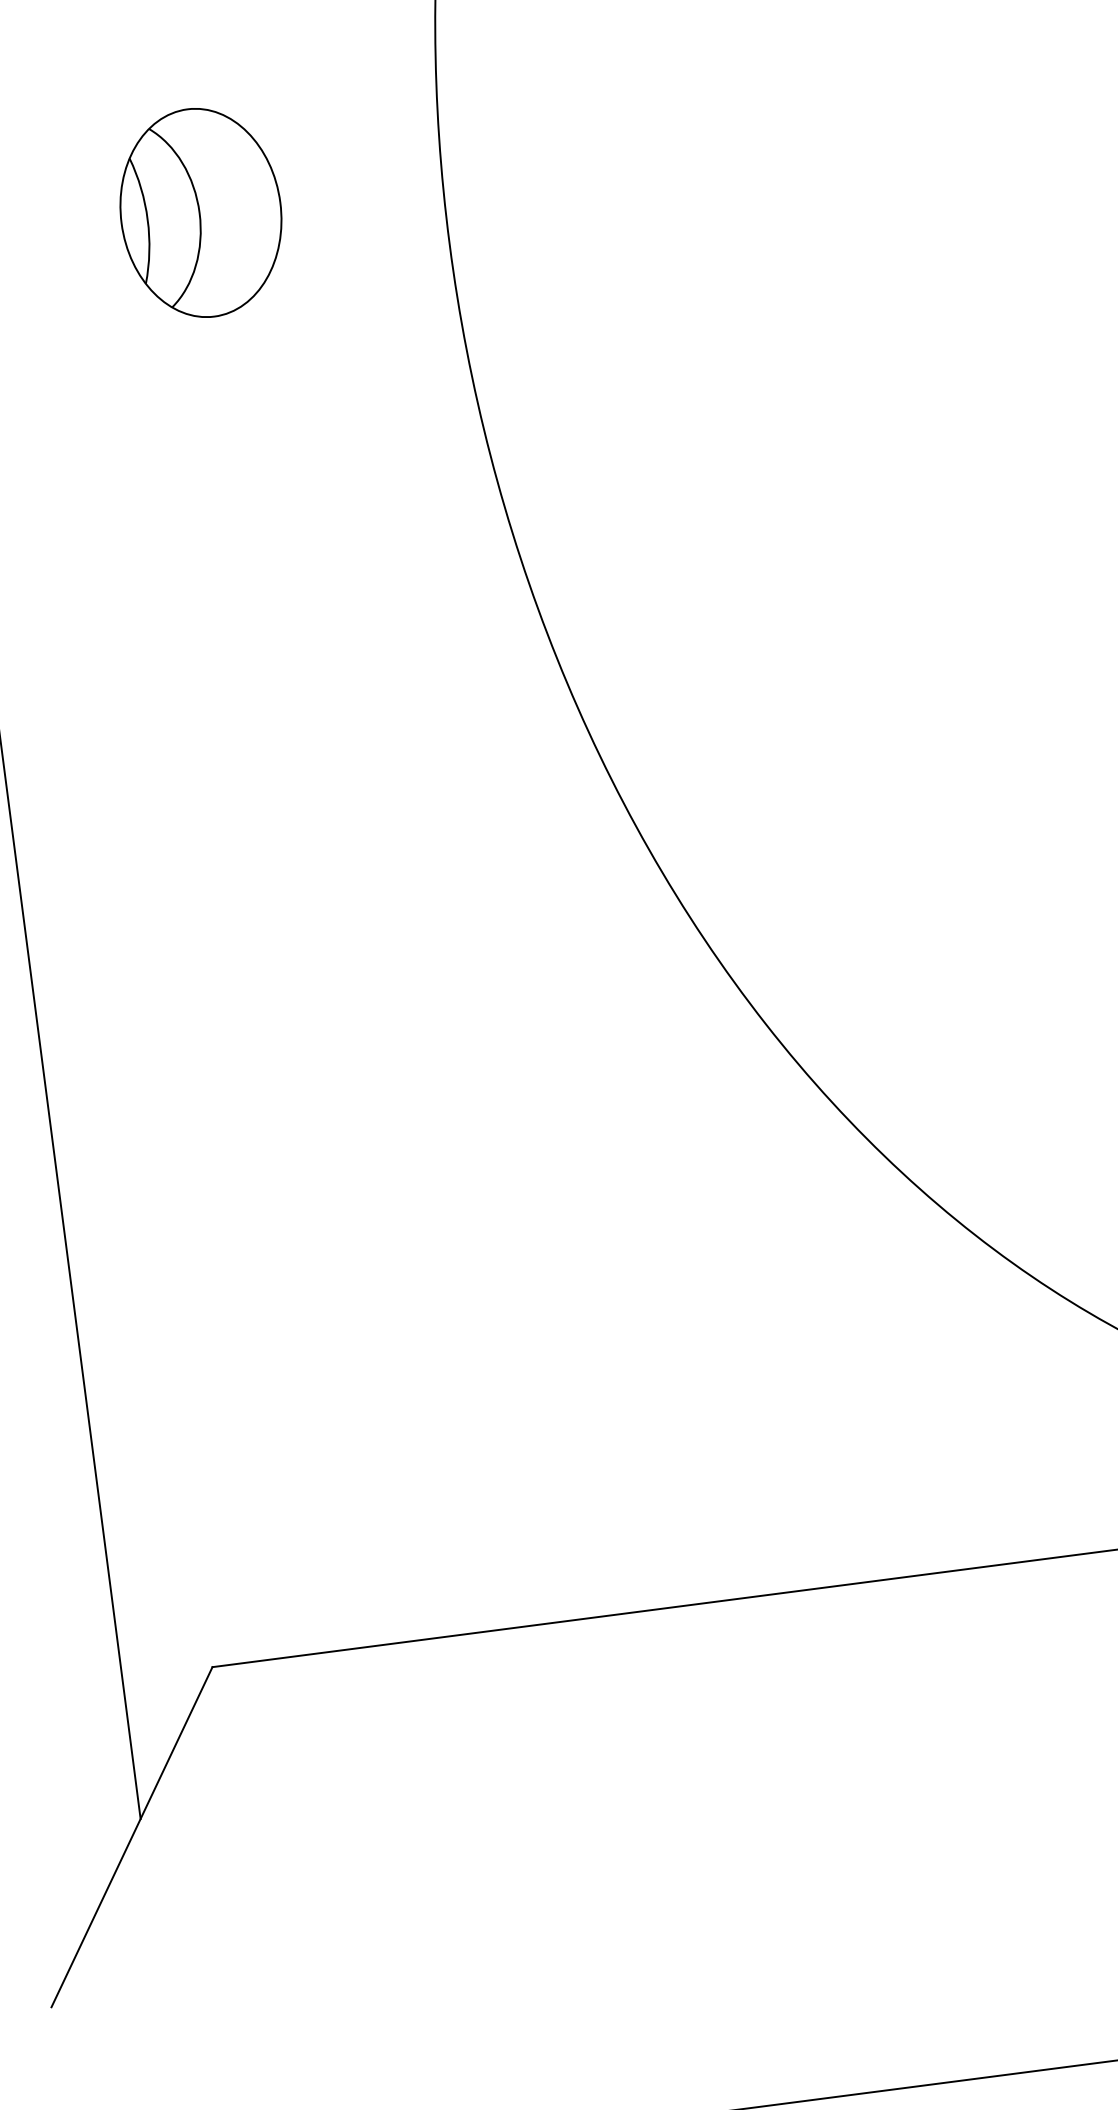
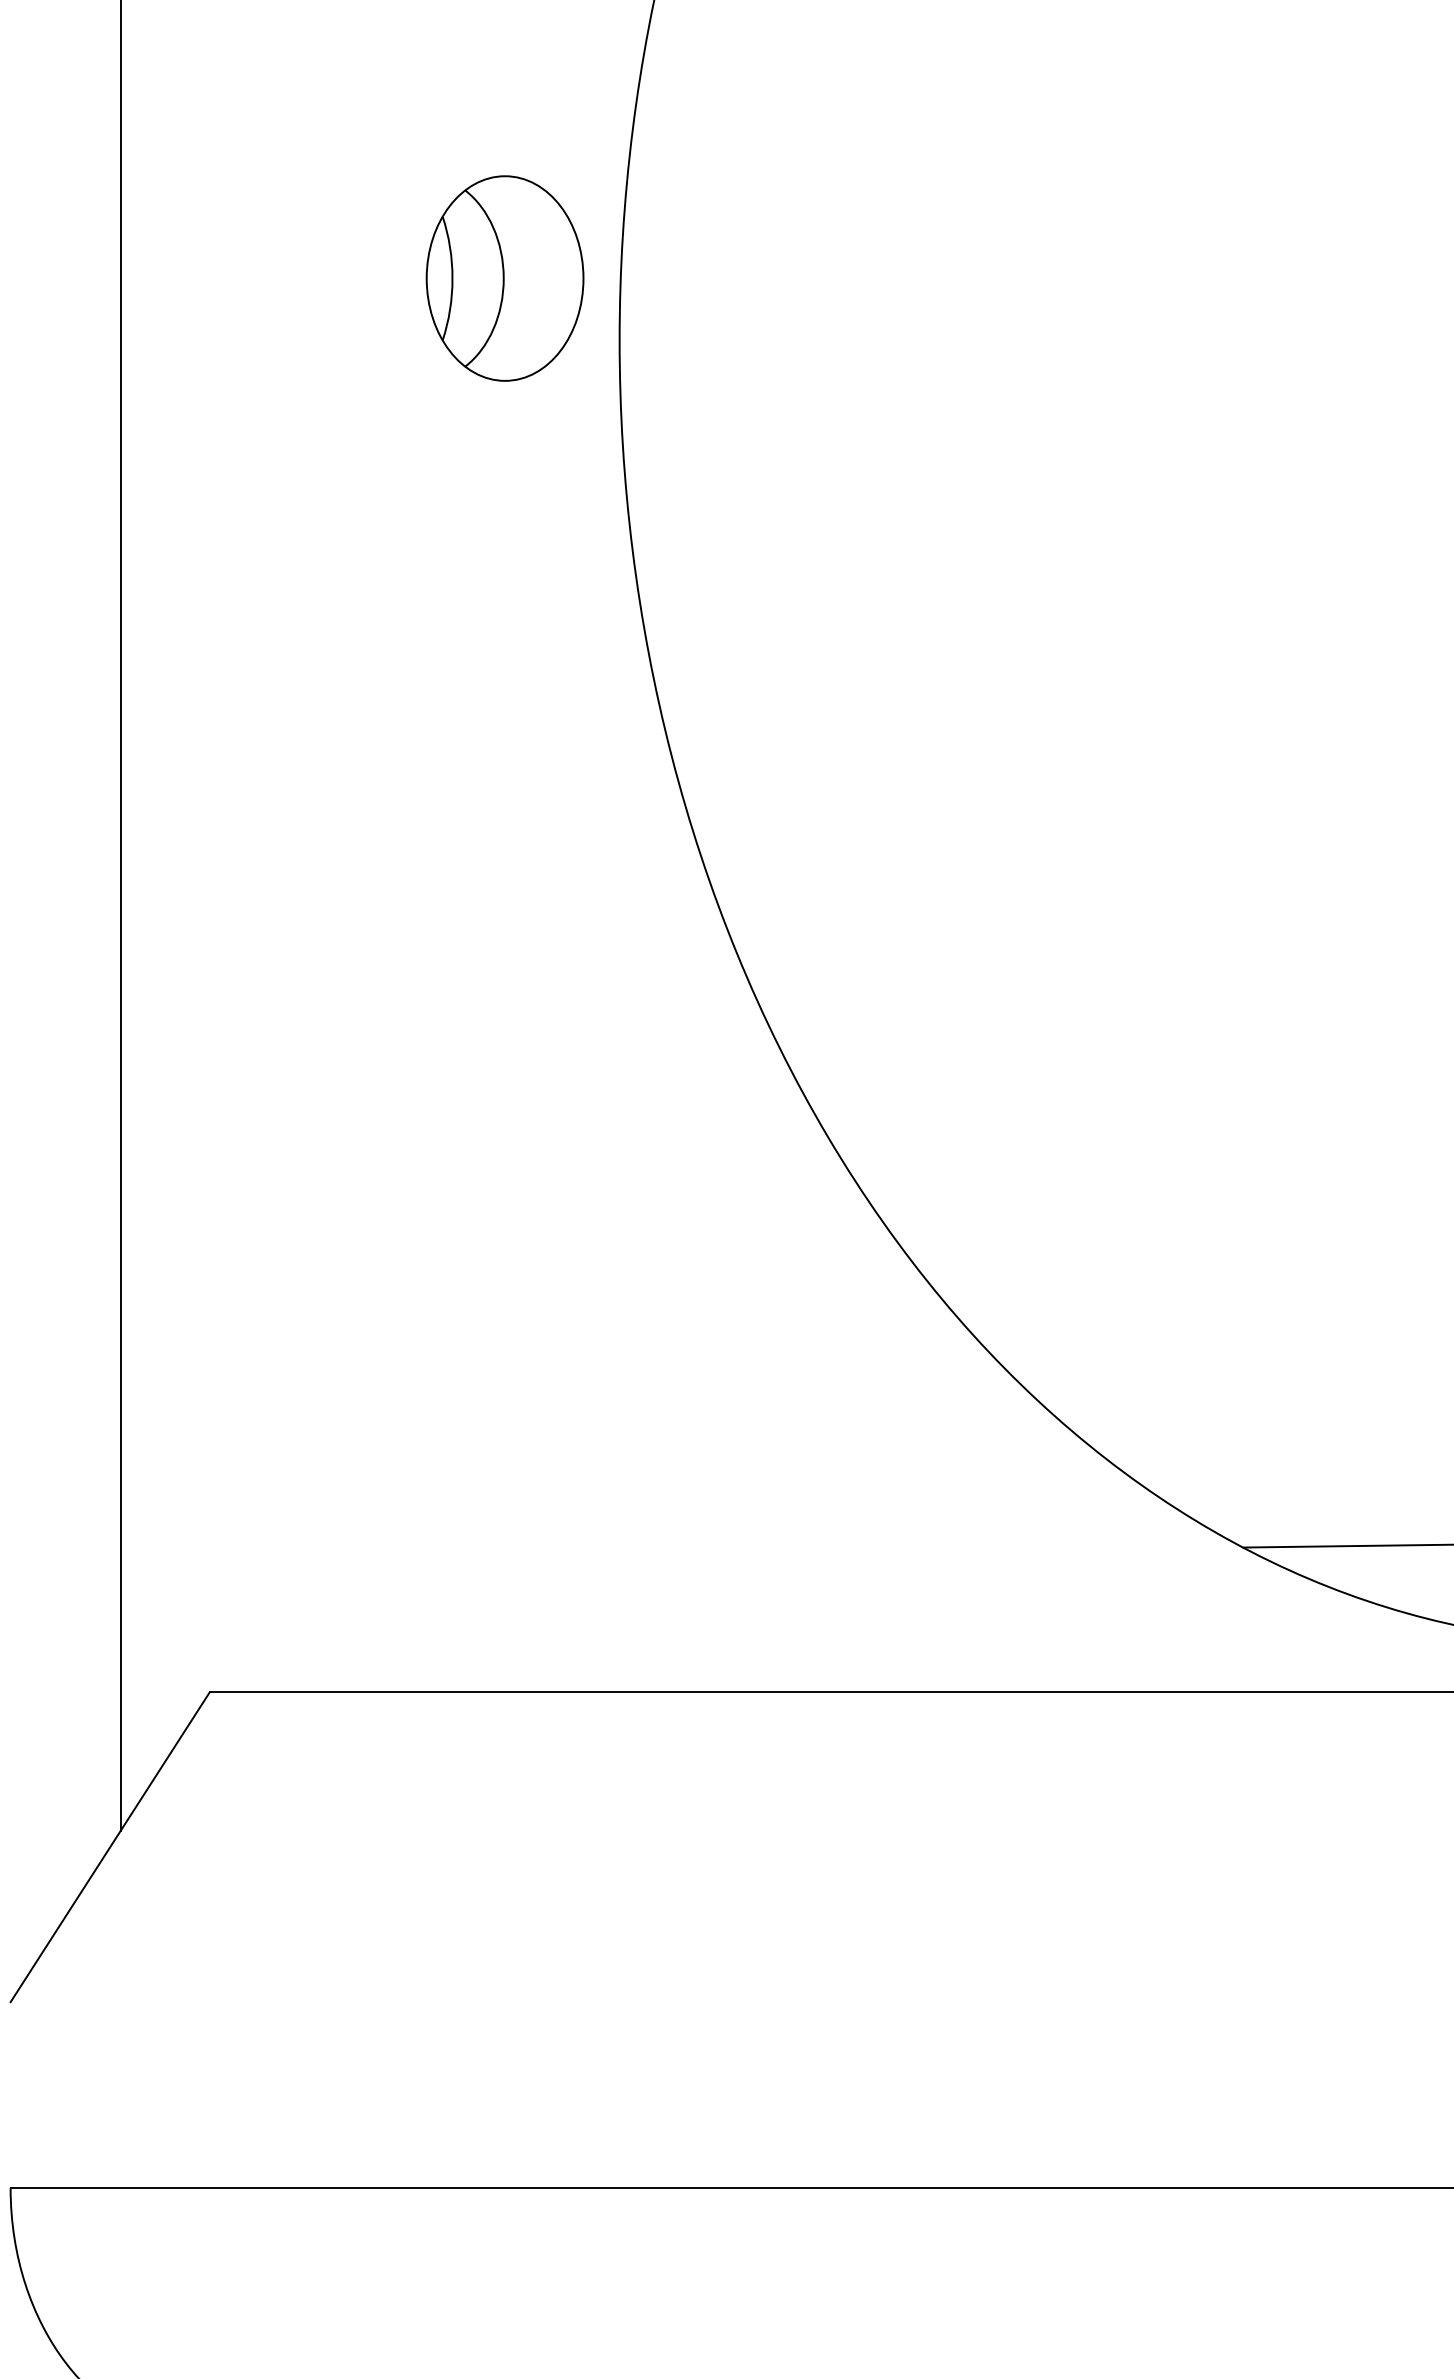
part: (200, 212) -> (504, 278), moved

